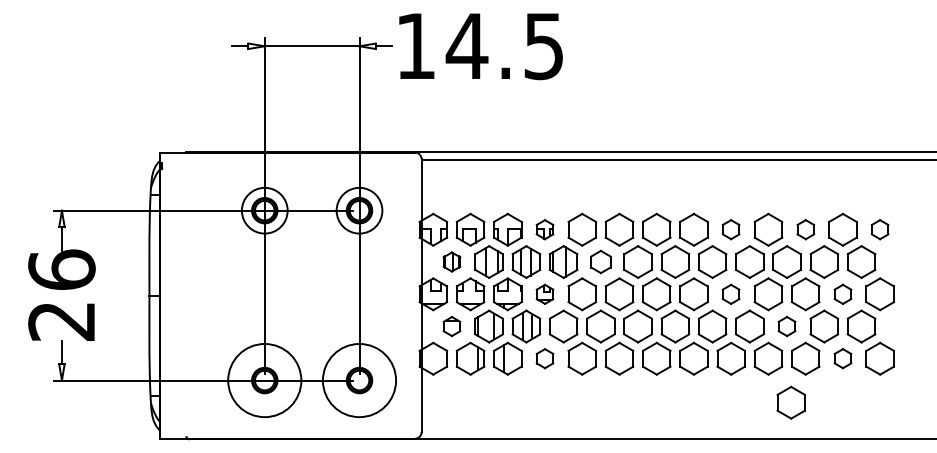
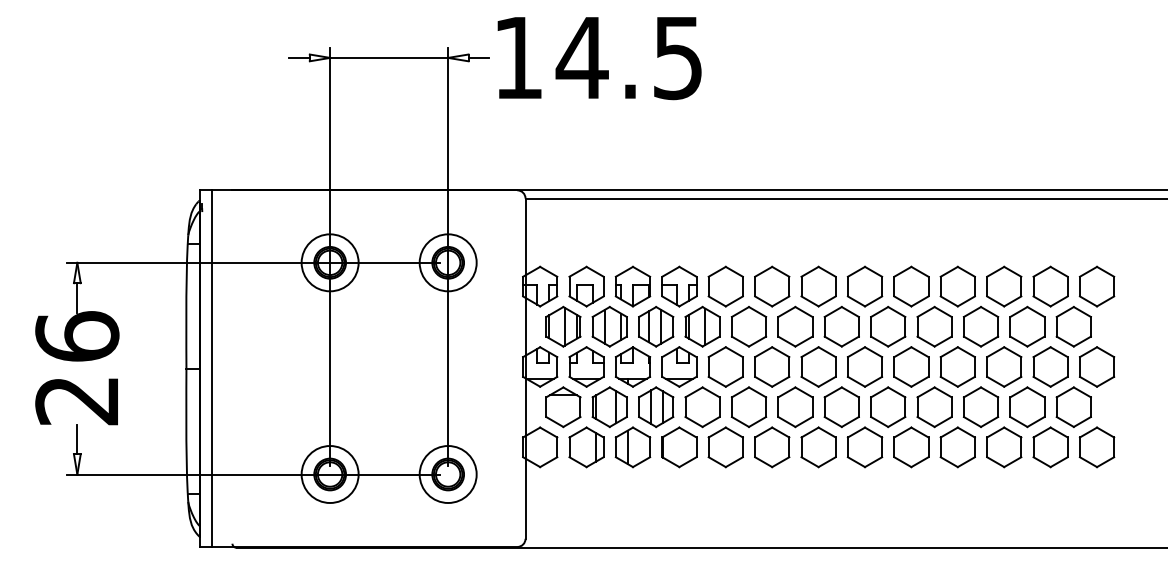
part: (544, 229) -> (678, 286), size x1.67
part: (730, 229) -> (910, 286), size x1.67
part: (805, 229) -> (1003, 286), size x1.67
part: (879, 229) -> (1096, 286), size x1.67
part: (451, 261) -> (562, 326), size x1.67
part: (600, 261) -> (748, 326), size x1.43
part: (544, 294) -> (678, 367), size x1.67
part: (730, 294) -> (910, 367), size x1.67
part: (842, 294) -> (1050, 367), size x1.67
line: (170, 295) -> (212, 368), added
part: (451, 326) -> (562, 407), size x1.67
part: (786, 326) -> (980, 407), size x1.67
part: (544, 358) -> (678, 446), size x1.67
part: (842, 358) -> (1050, 446), size x1.67
circle: (264, 380) -> (329, 474), size x0.62
circle: (359, 380) -> (448, 474), size x0.62
part: (790, 402) -> (985, 501), removed

